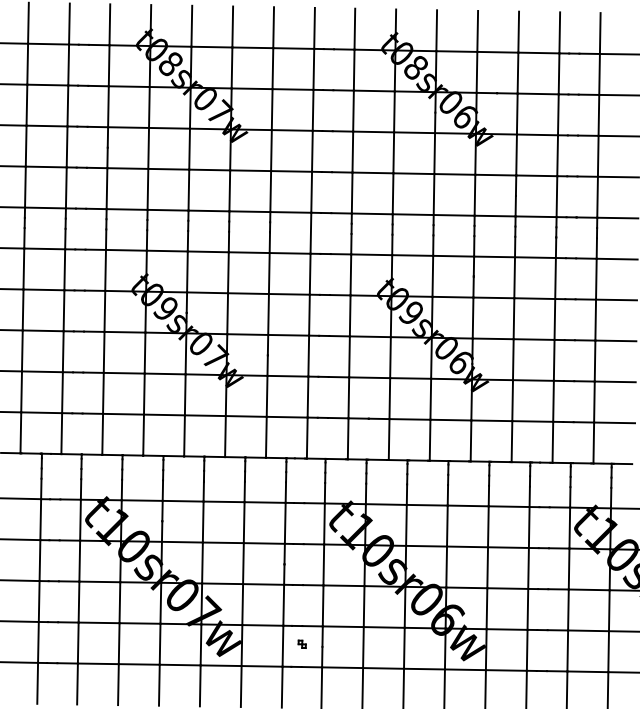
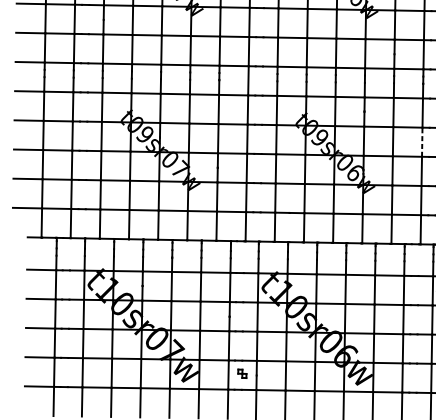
line: (554, 318) -> (421, 141), solid -> dashed
part: (301, 643) -> (241, 373), size x1.6

